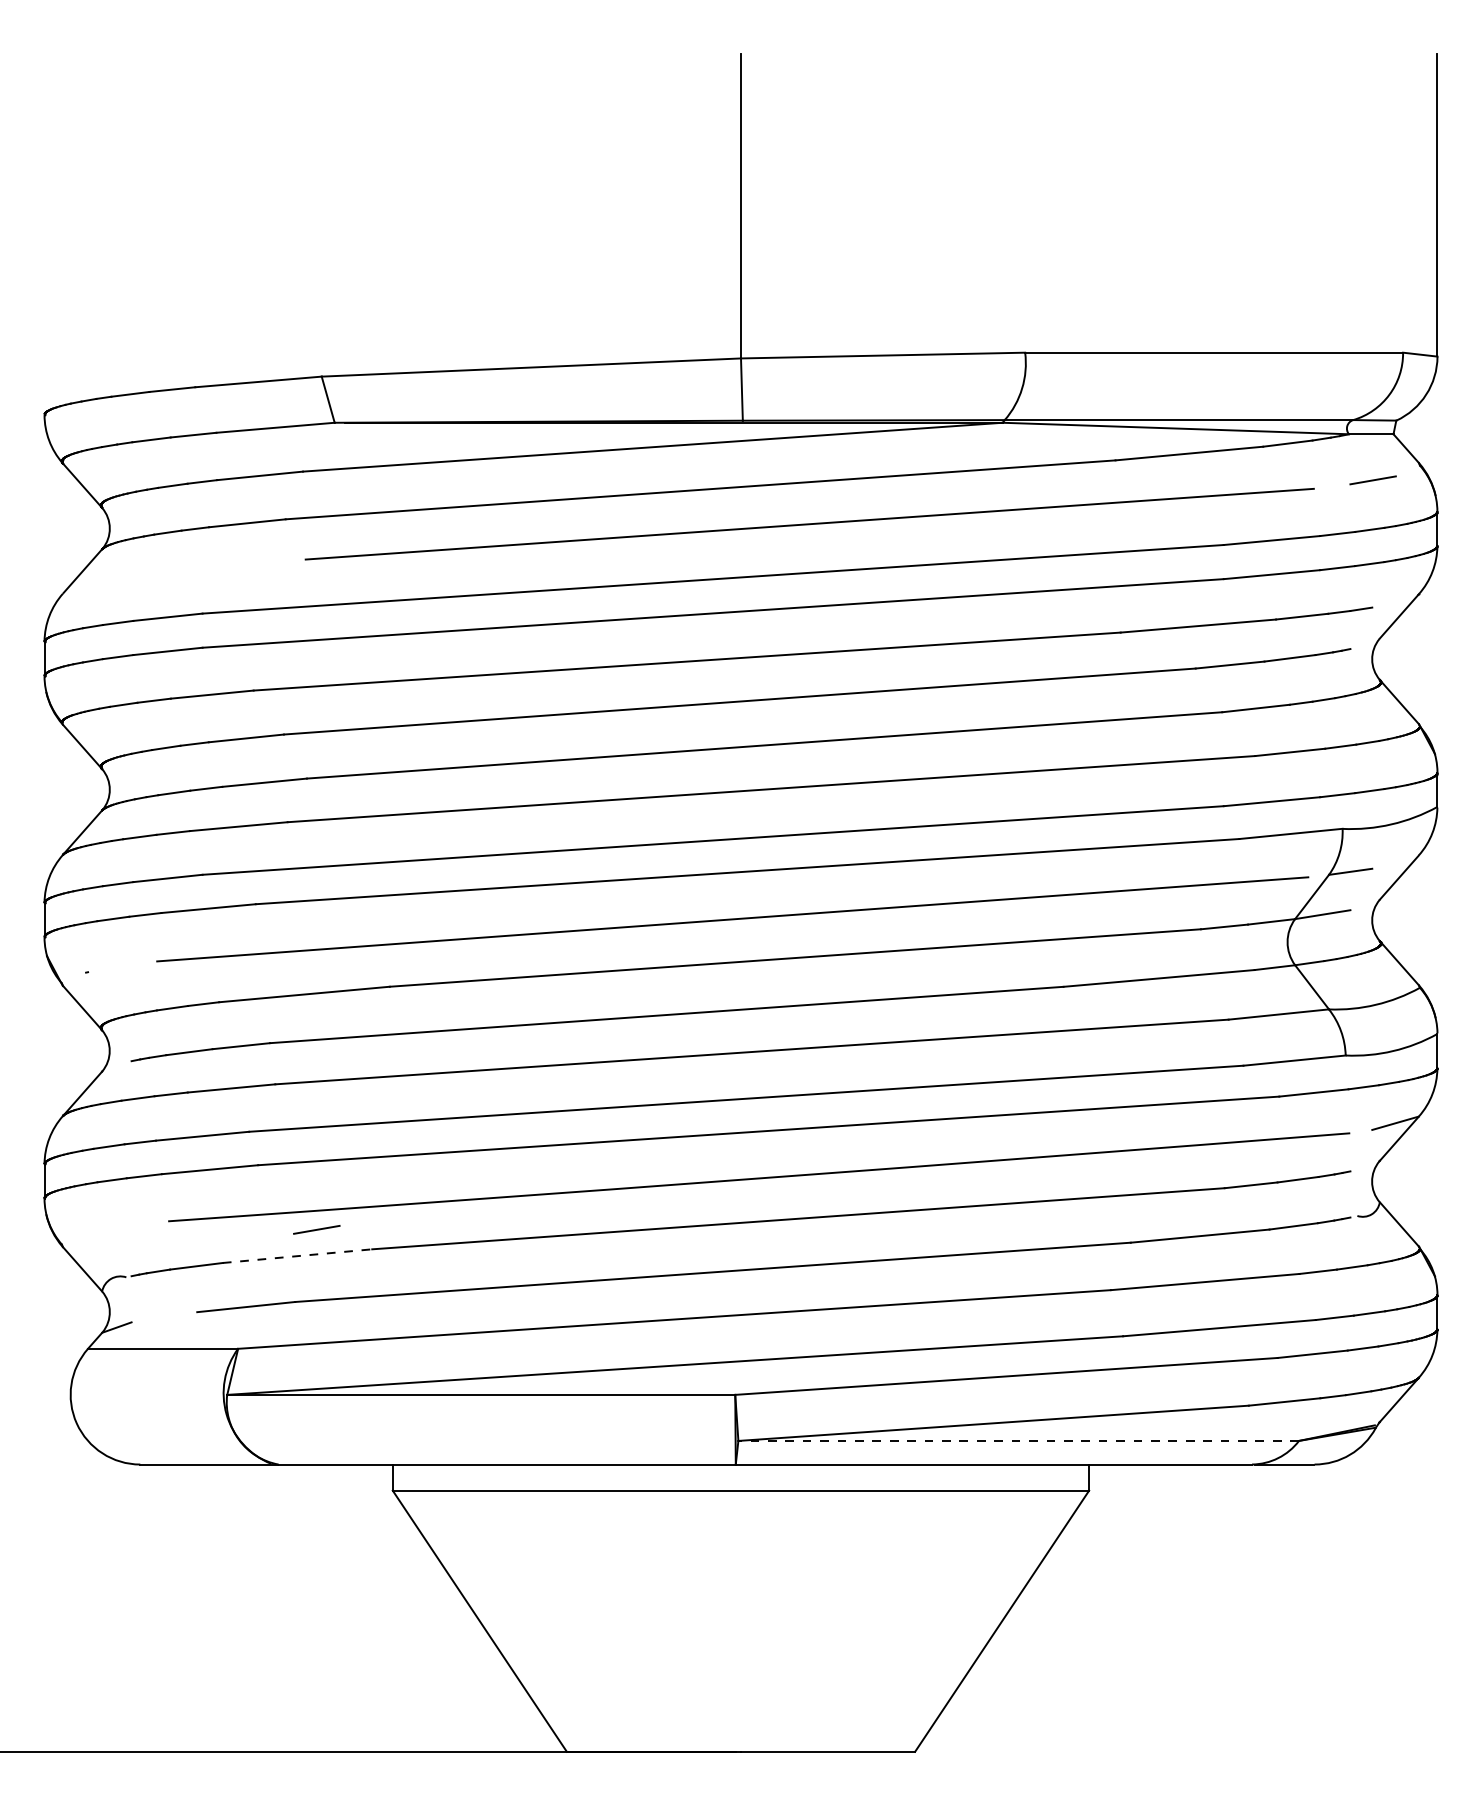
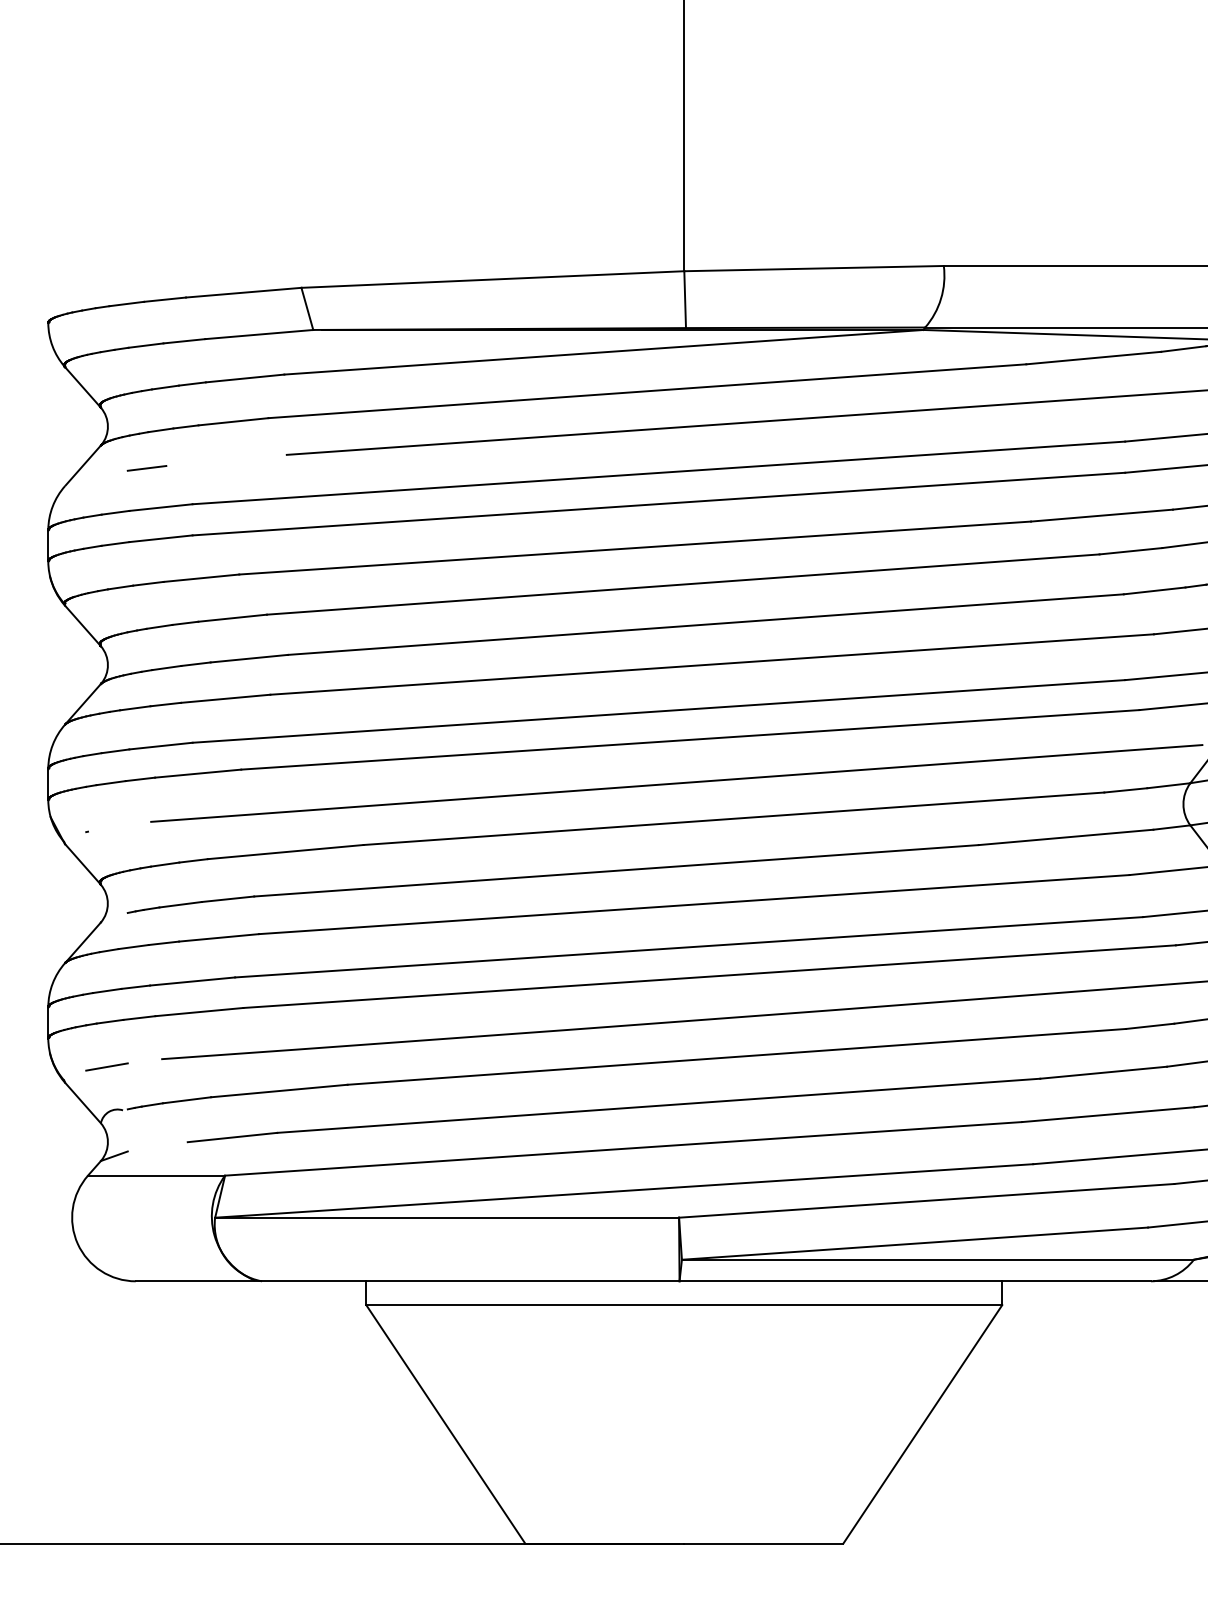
line: (152, 573) -> (146, 467), added
line: (316, 1229) -> (106, 1066), moved
line: (298, 1256) -> (280, 1091), dashed -> solid
line: (1018, 1440) -> (937, 1259), dashed -> solid

